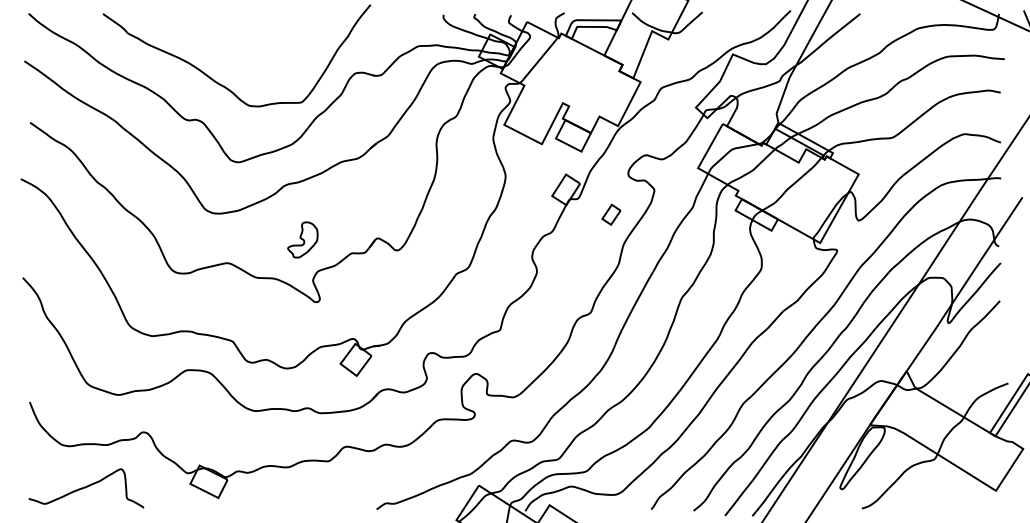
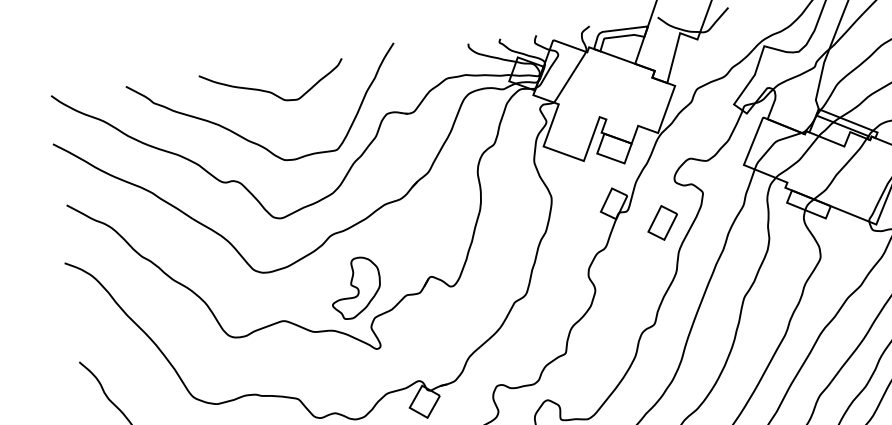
curve: (243, 36) -> (270, 91), added
part: (611, 214) -> (662, 222), size x1.67
part: (302, 239) -> (355, 287), size x1.67

